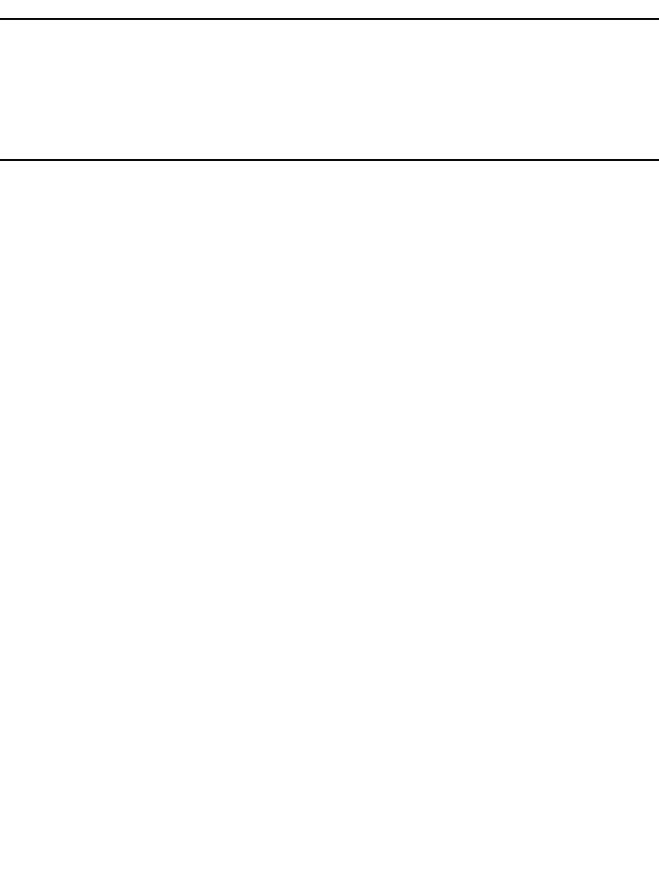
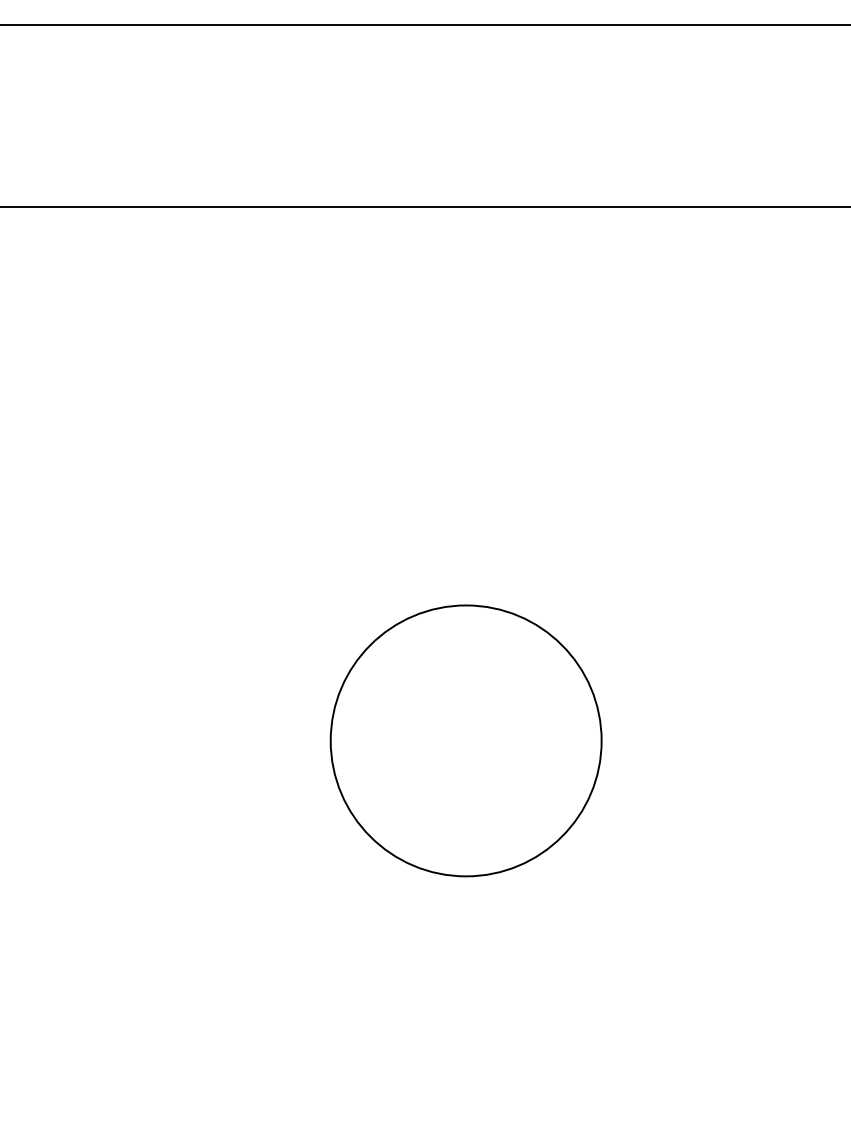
circle: (360, 573) -> (465, 740), added

